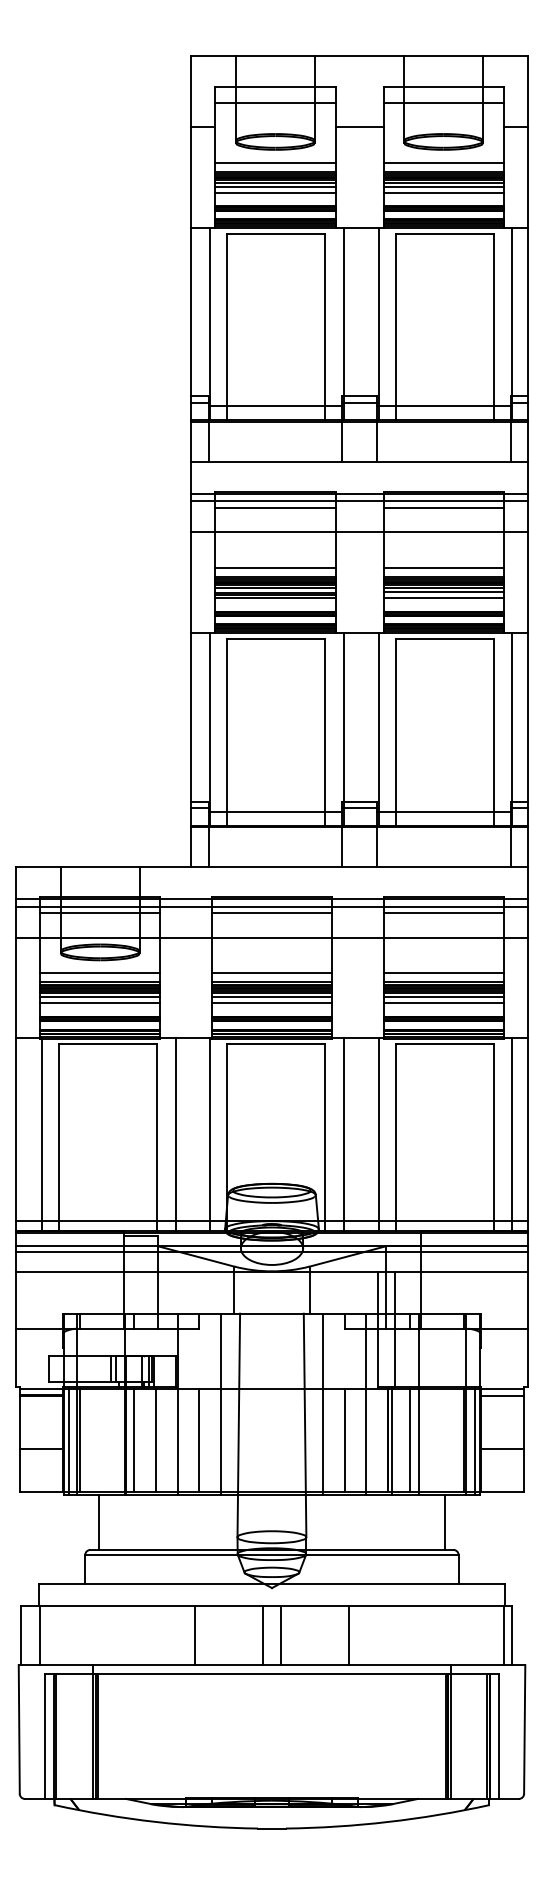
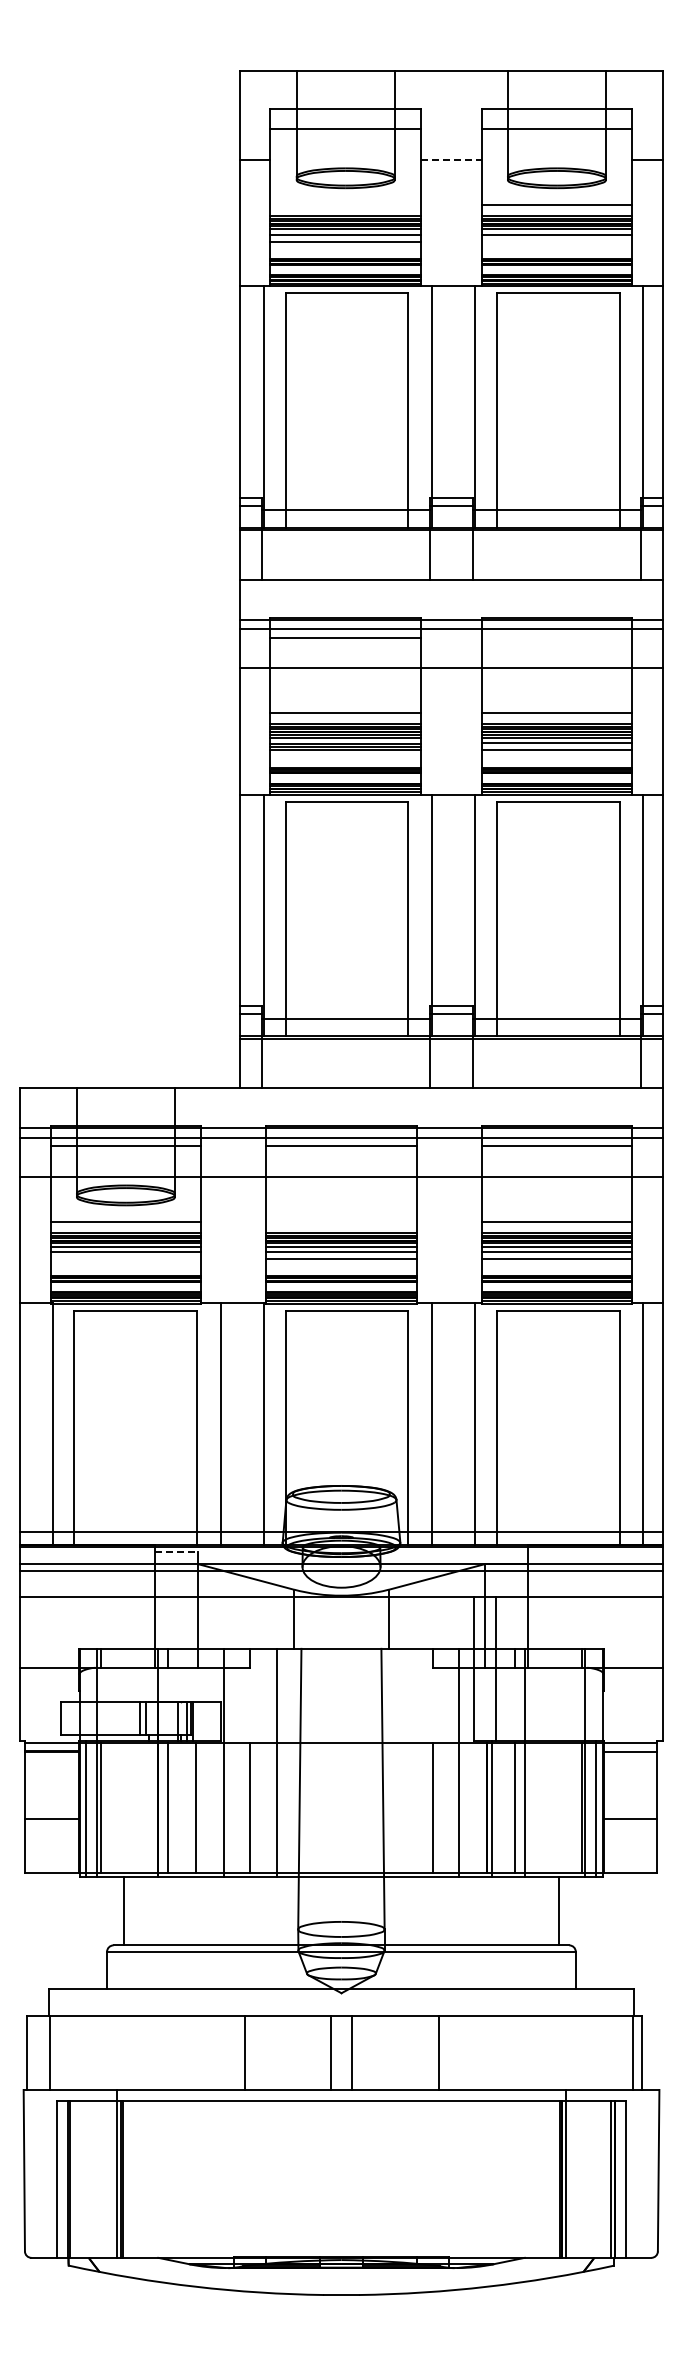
line: (359, 126) -> (451, 159), solid -> dashed
line: (275, 162) -> (345, 204), removed
line: (443, 192) -> (556, 241), removed
line: (443, 507) -> (556, 637), removed
line: (272, 973) -> (341, 1221), removed
line: (99, 1003) -> (125, 1259), removed
line: (140, 1236) -> (176, 1551), solid -> dashed
line: (322, 1404) -> (405, 1762), removed

